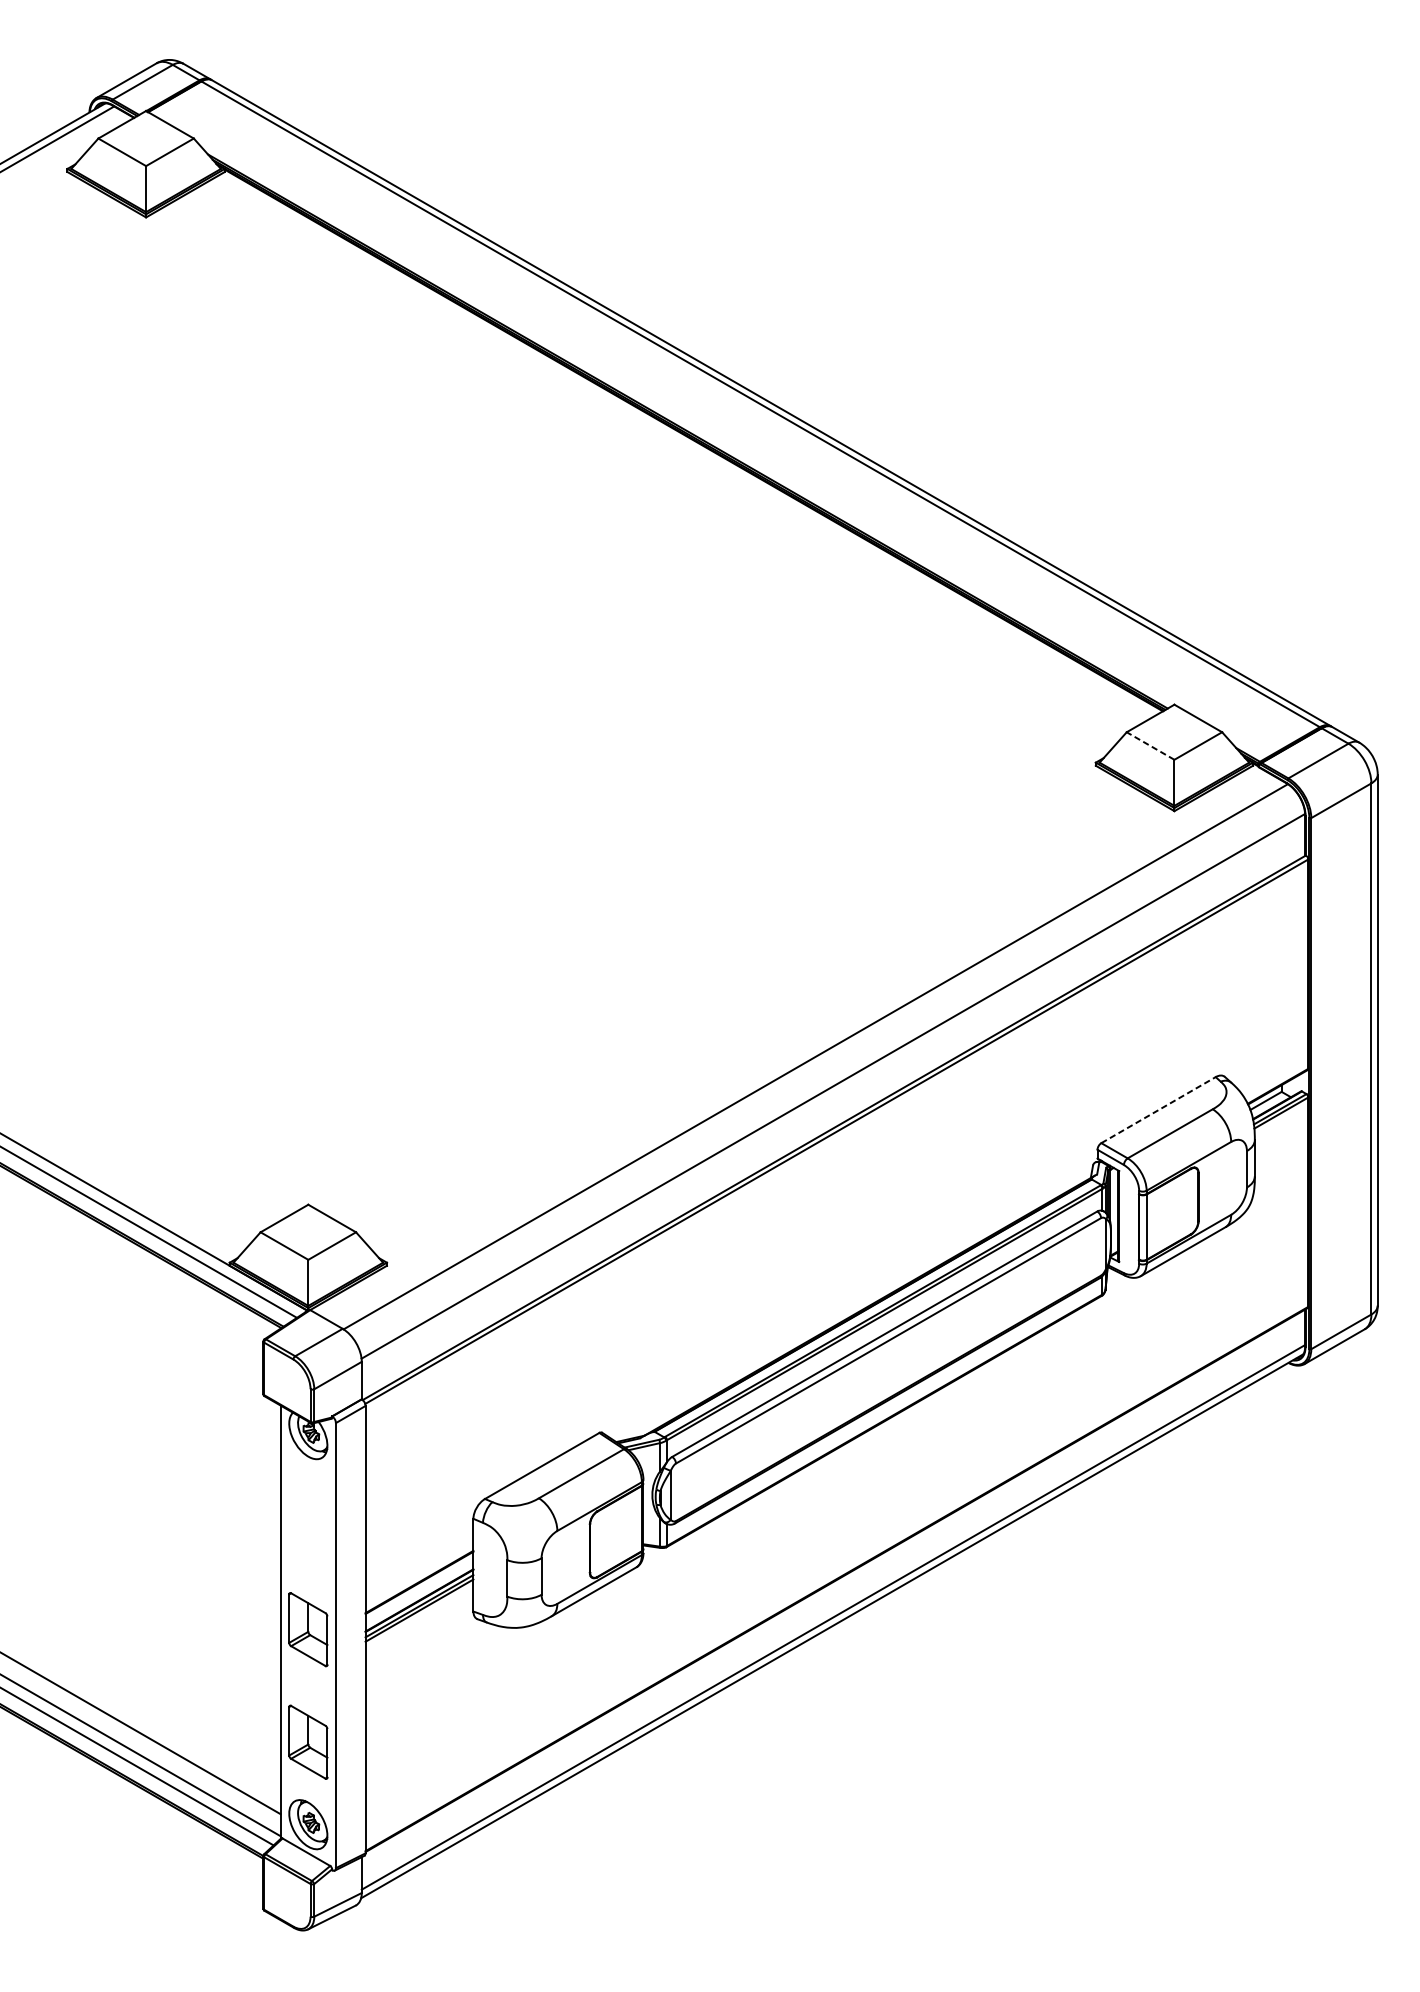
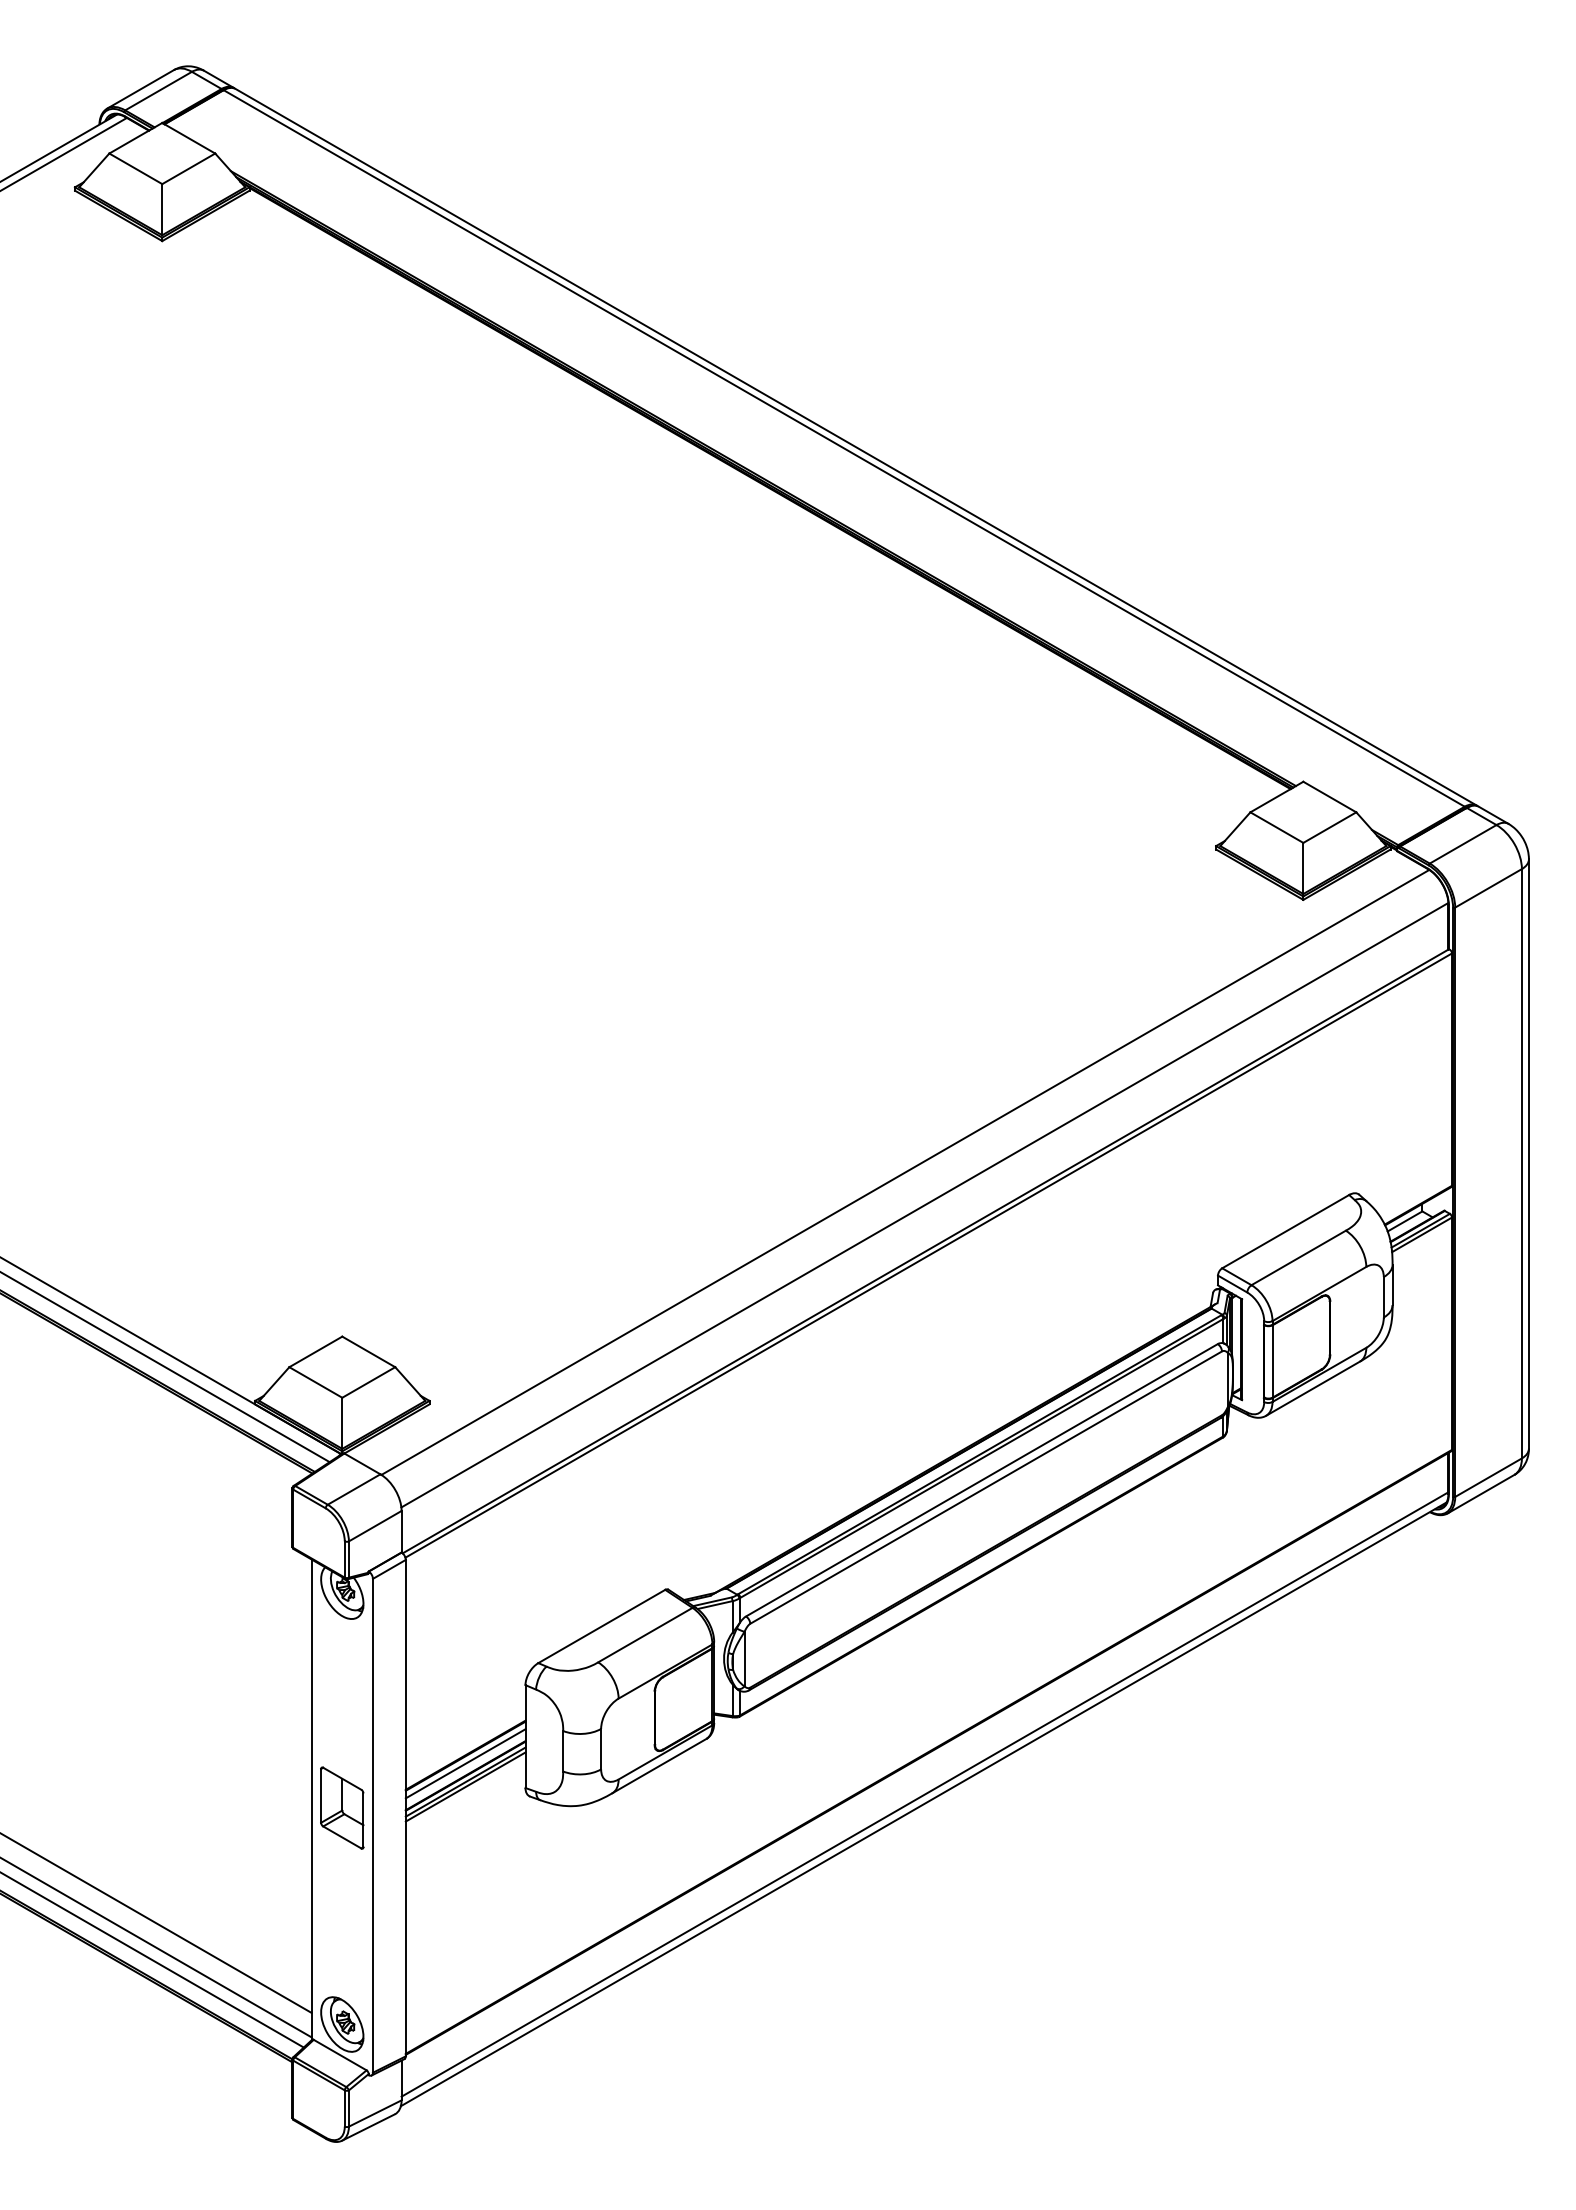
line: (1150, 745) -> (1276, 827), dashed -> solid
line: (1159, 1110) -> (1286, 1231), dashed -> solid
line: (419, 1589) -> (465, 1763), added
part: (308, 1741) -> (342, 1932), removed

